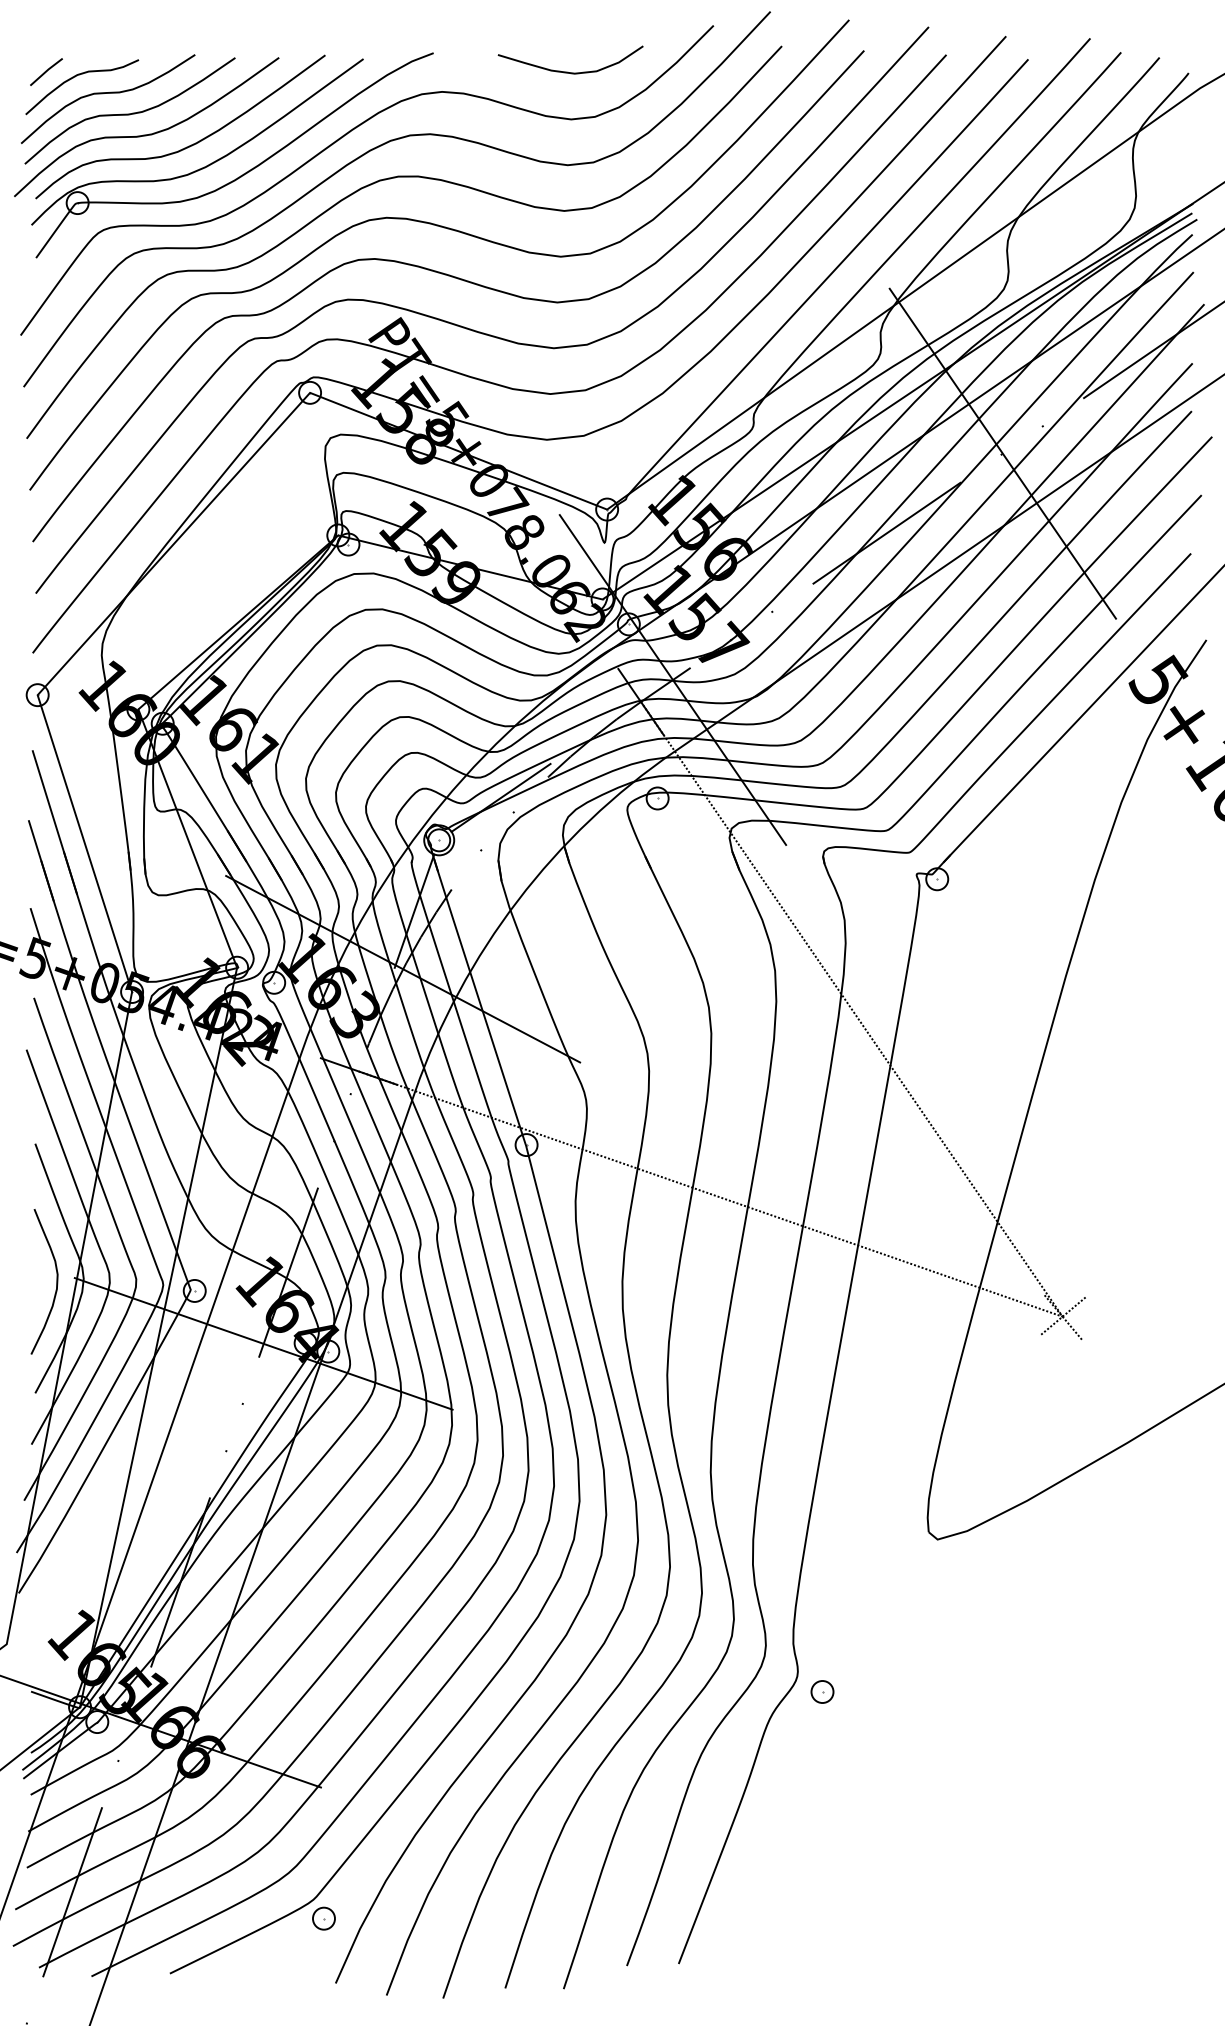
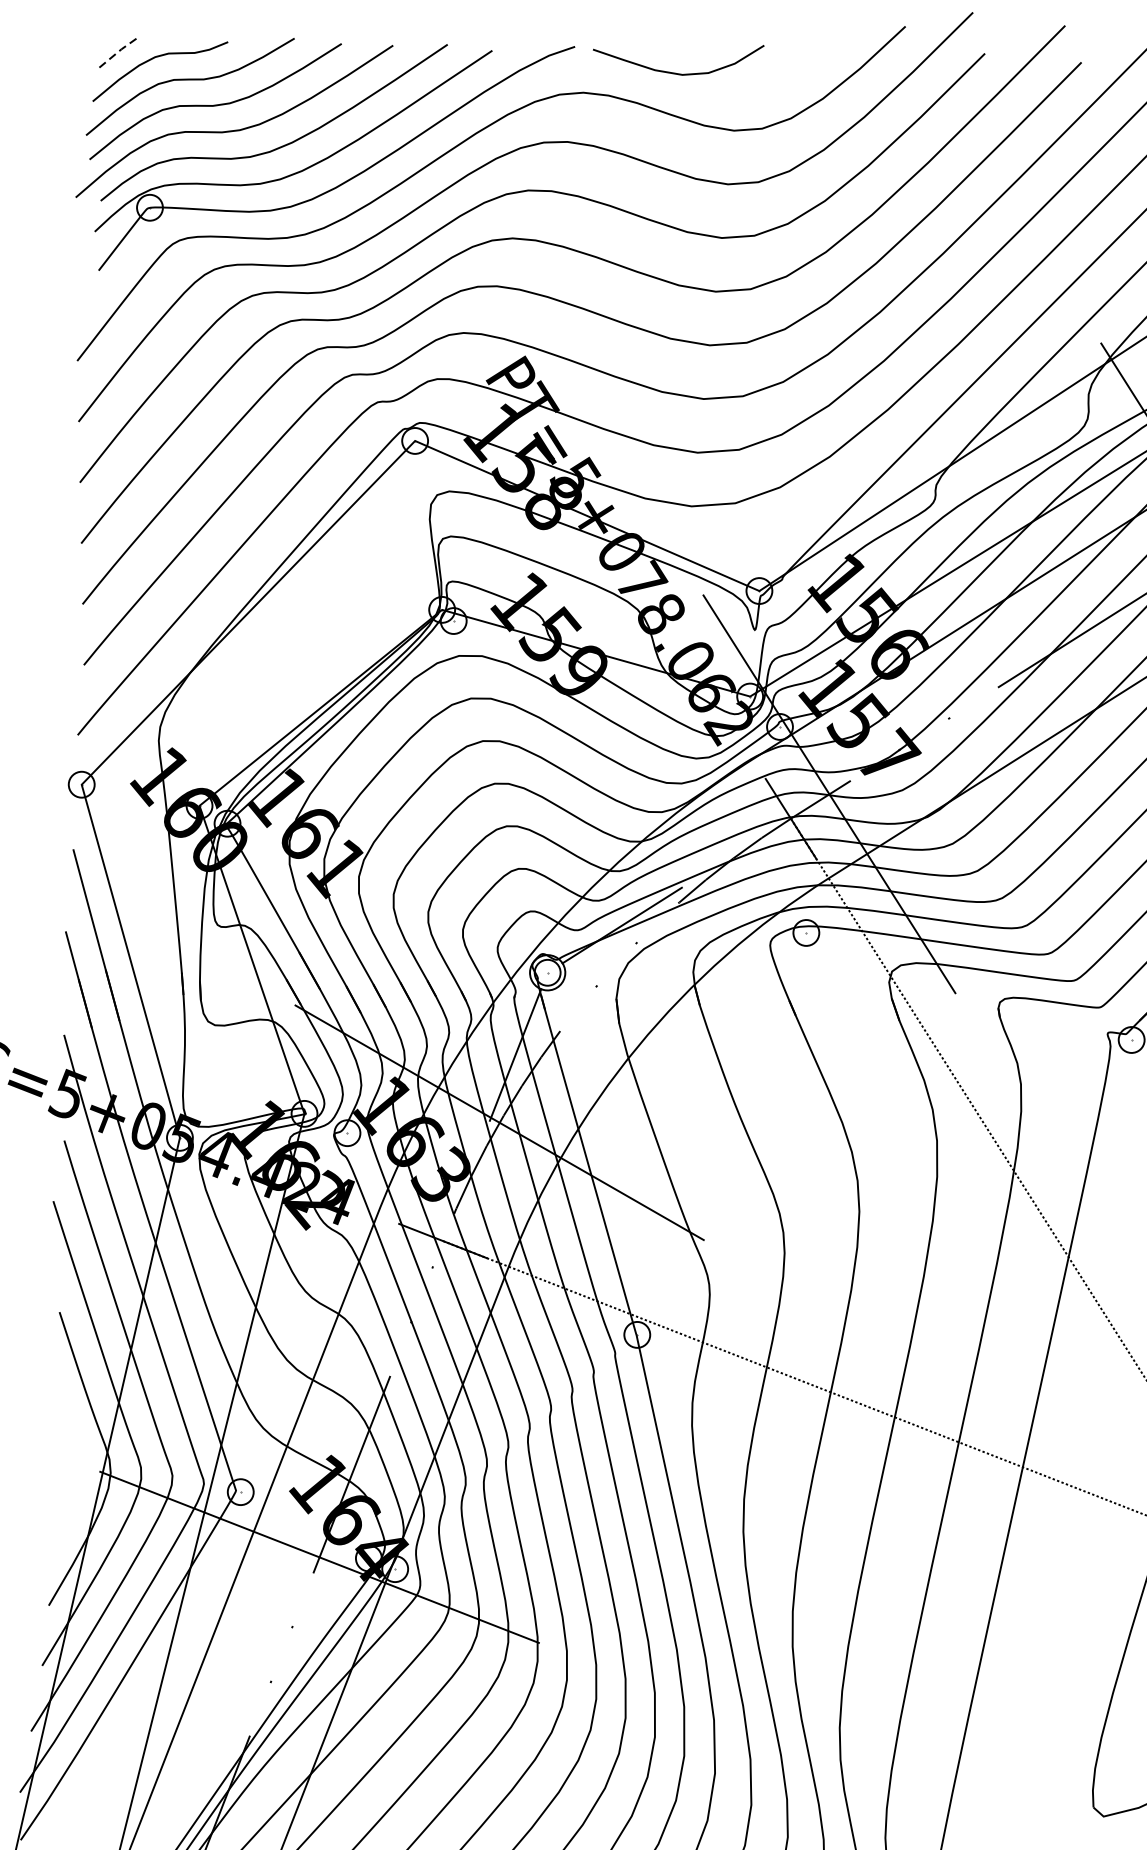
line: (46, 71) -> (118, 51), solid -> dashed
curve: (567, 71) -> (674, 72), moved
curve: (56, 1281) -> (78, 1475), removed

